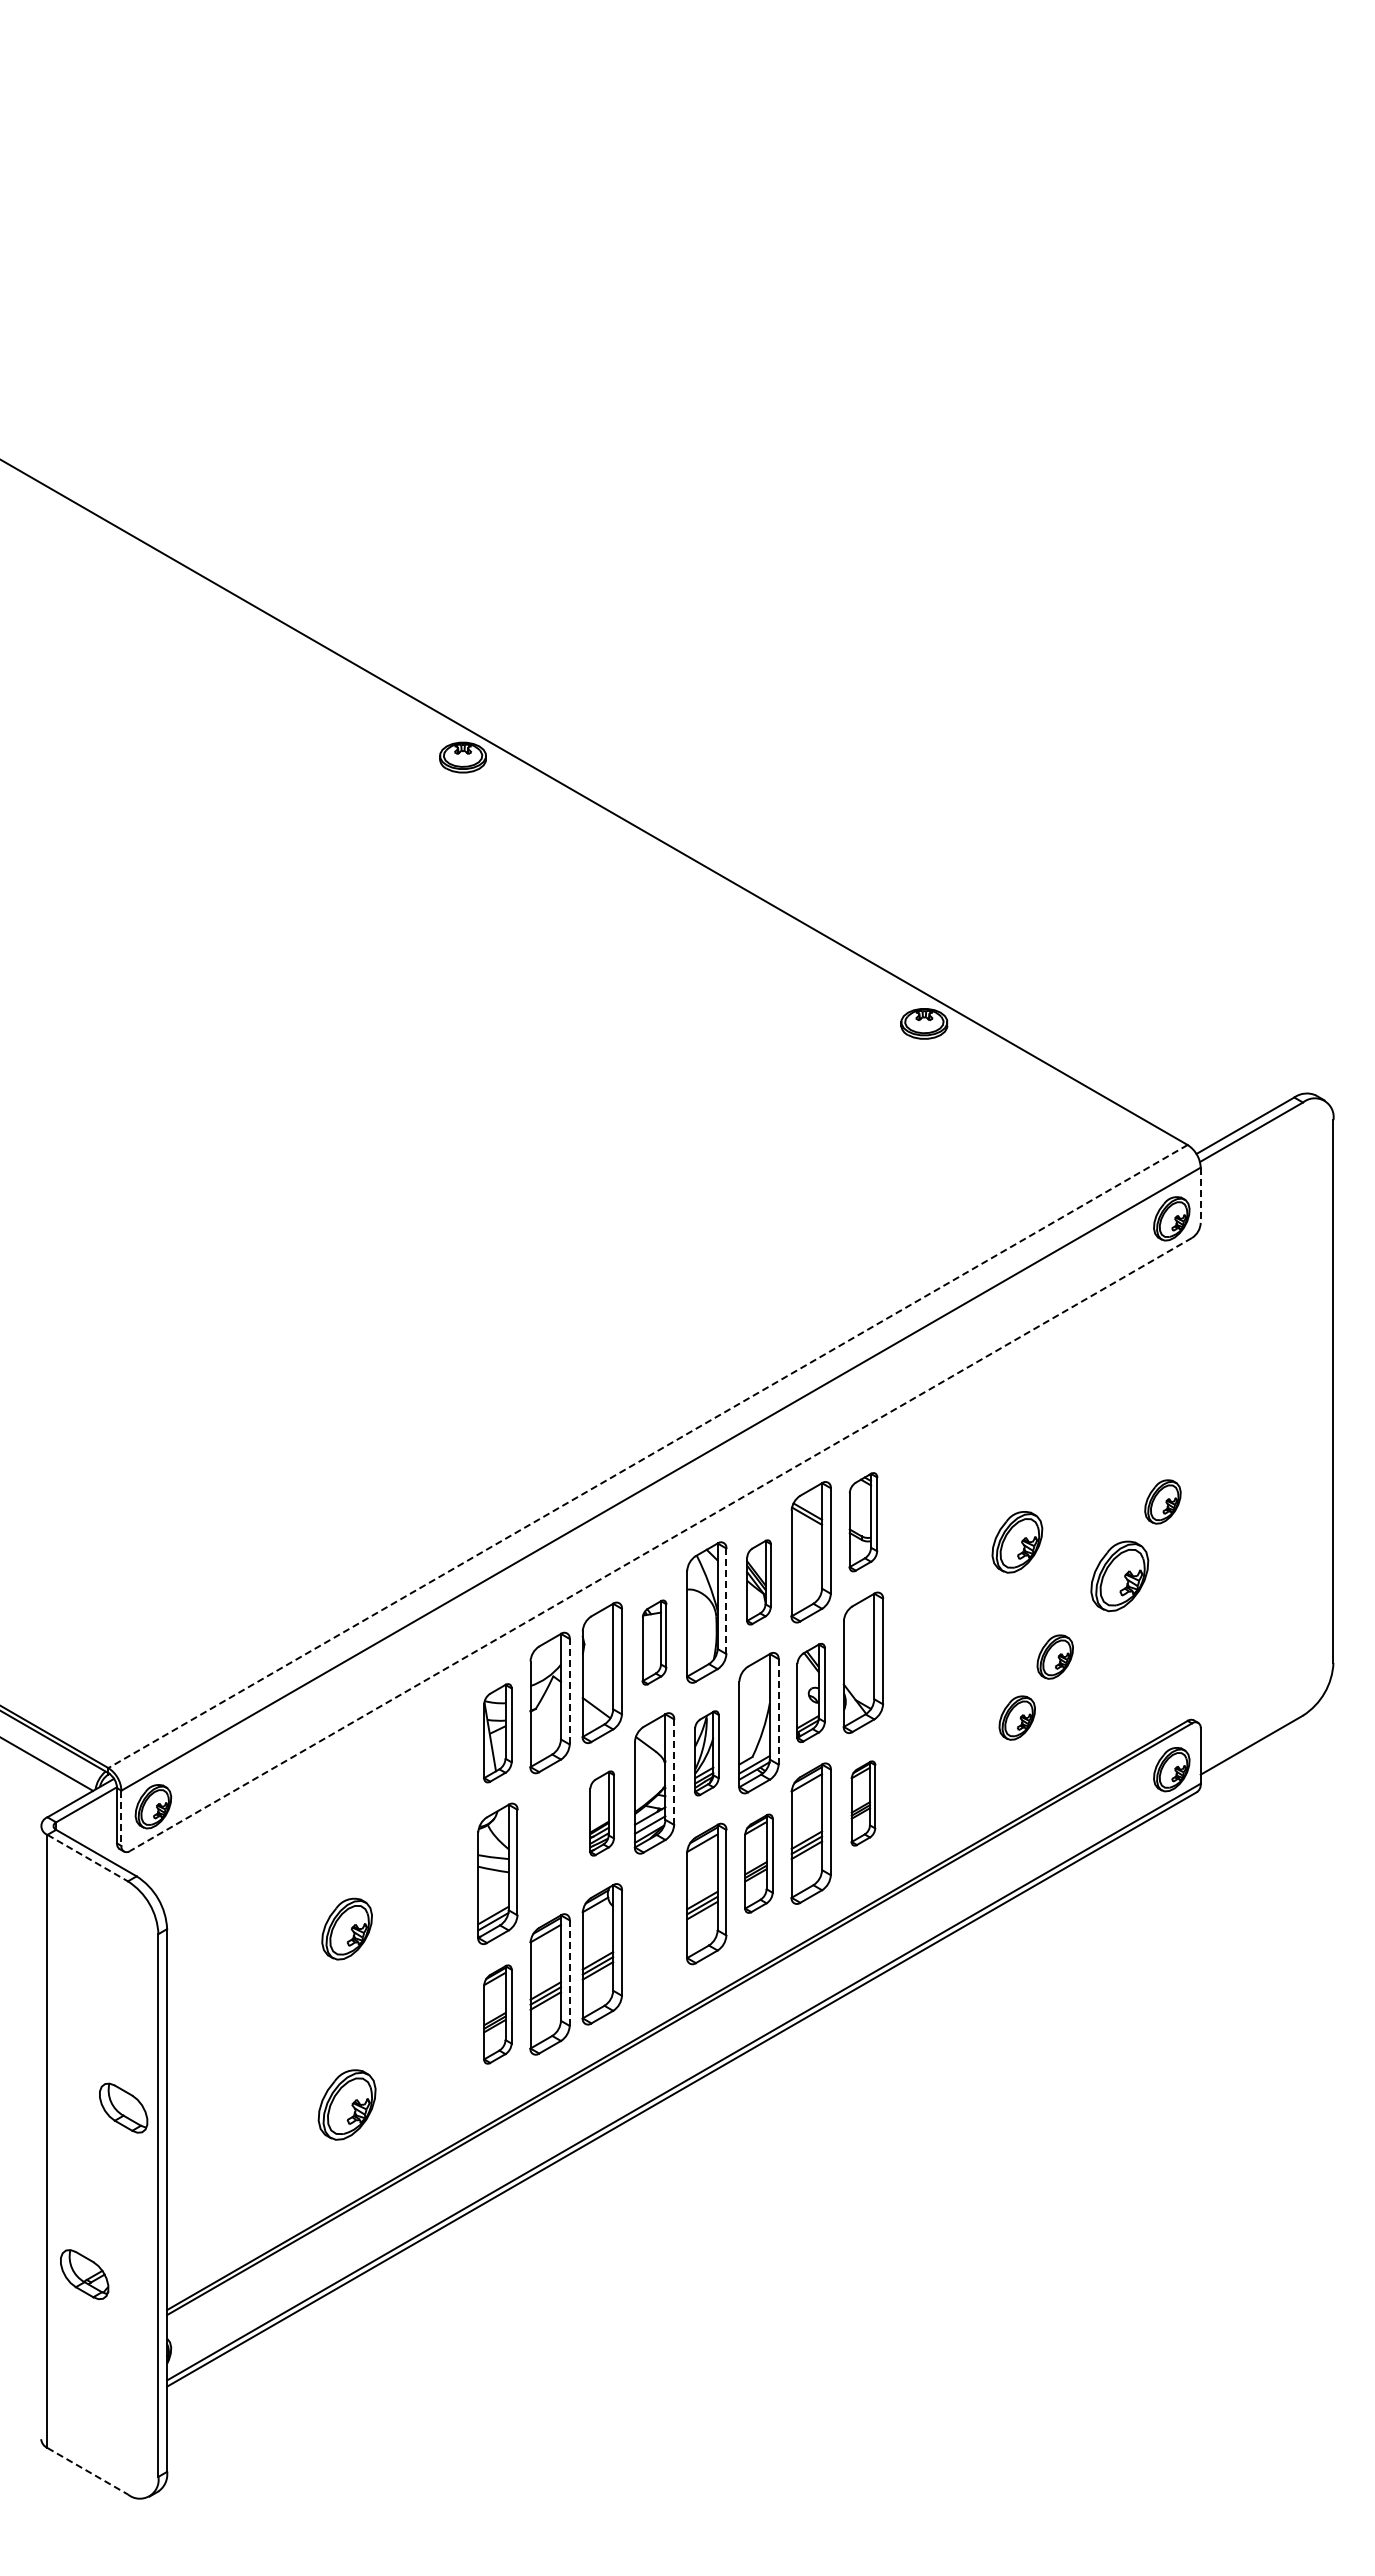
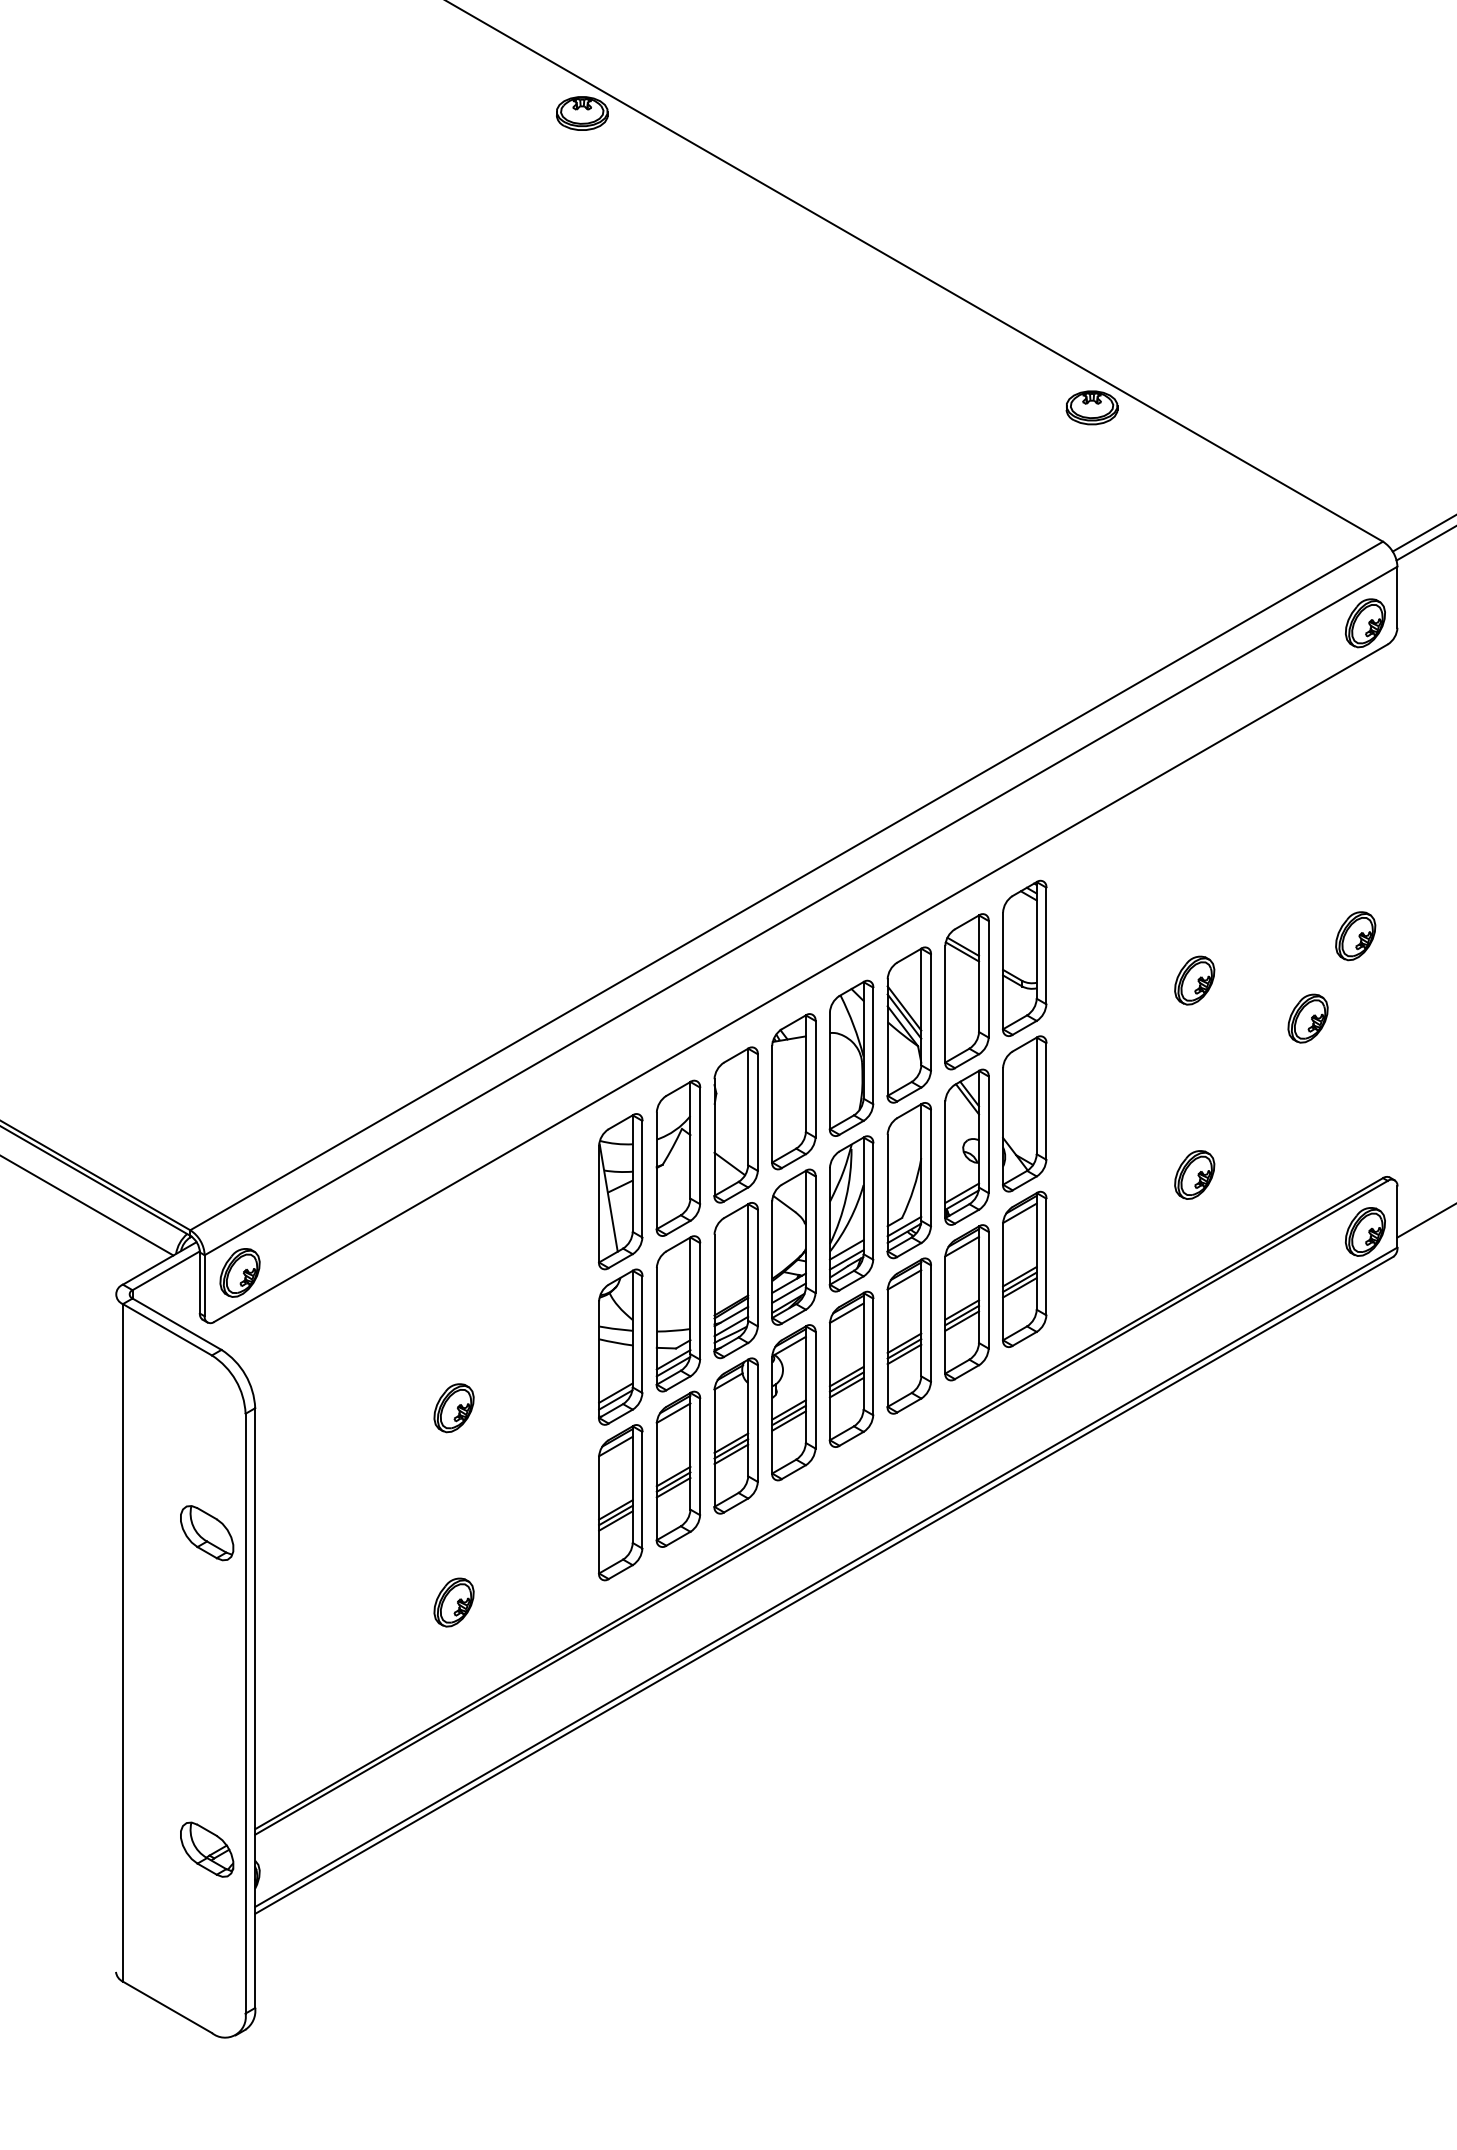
line: (1200, 1195) -> (1397, 597), dashed -> solid
line: (647, 1456) -> (786, 885), dashed -> solid
part: (863, 1522) -> (1024, 958), size x1.43
part: (1016, 1541) -> (1193, 979), size x0.71
line: (660, 1544) -> (800, 983), dashed -> solid
part: (1119, 1576) -> (1307, 1018), size x0.62
part: (758, 1582) -> (908, 1025), size x1.67
line: (726, 1601) -> (873, 1046), dashed -> solid
part: (654, 1642) -> (793, 1091), size x1.67
part: (1054, 1656) -> (1235, 1106), removed
line: (569, 1691) -> (699, 1145), dashed -> solid
part: (810, 1692) -> (966, 1146), size x1.43
line: (778, 1711) -> (930, 1167), dashed -> solid
part: (497, 1733) -> (620, 1192), size x1.43
part: (706, 1753) -> (851, 1214), size x1.67
line: (674, 1772) -> (815, 1235), dashed -> solid
part: (863, 1803) -> (1024, 1269), size x1.67
part: (601, 1813) -> (735, 1280), size x1.67
line: (121, 1818) -> (204, 1285), dashed -> solid
part: (549, 1843) -> (677, 1313), added
line: (88, 1858) -> (168, 1330), dashed -> solid
part: (758, 1863) -> (908, 1335), size x1.43
part: (654, 1924) -> (793, 1403), added
part: (346, 1928) -> (453, 1407), size x0.71
line: (569, 1973) -> (699, 1457), dashed -> solid
part: (497, 2014) -> (620, 1502), size x1.43
part: (346, 2104) -> (453, 1602), size x0.62
part: (123, 2107) -> (206, 1532), moved
part: (84, 2274) -> (206, 1849), moved
line: (88, 2471) -> (168, 2007), dashed -> solid

